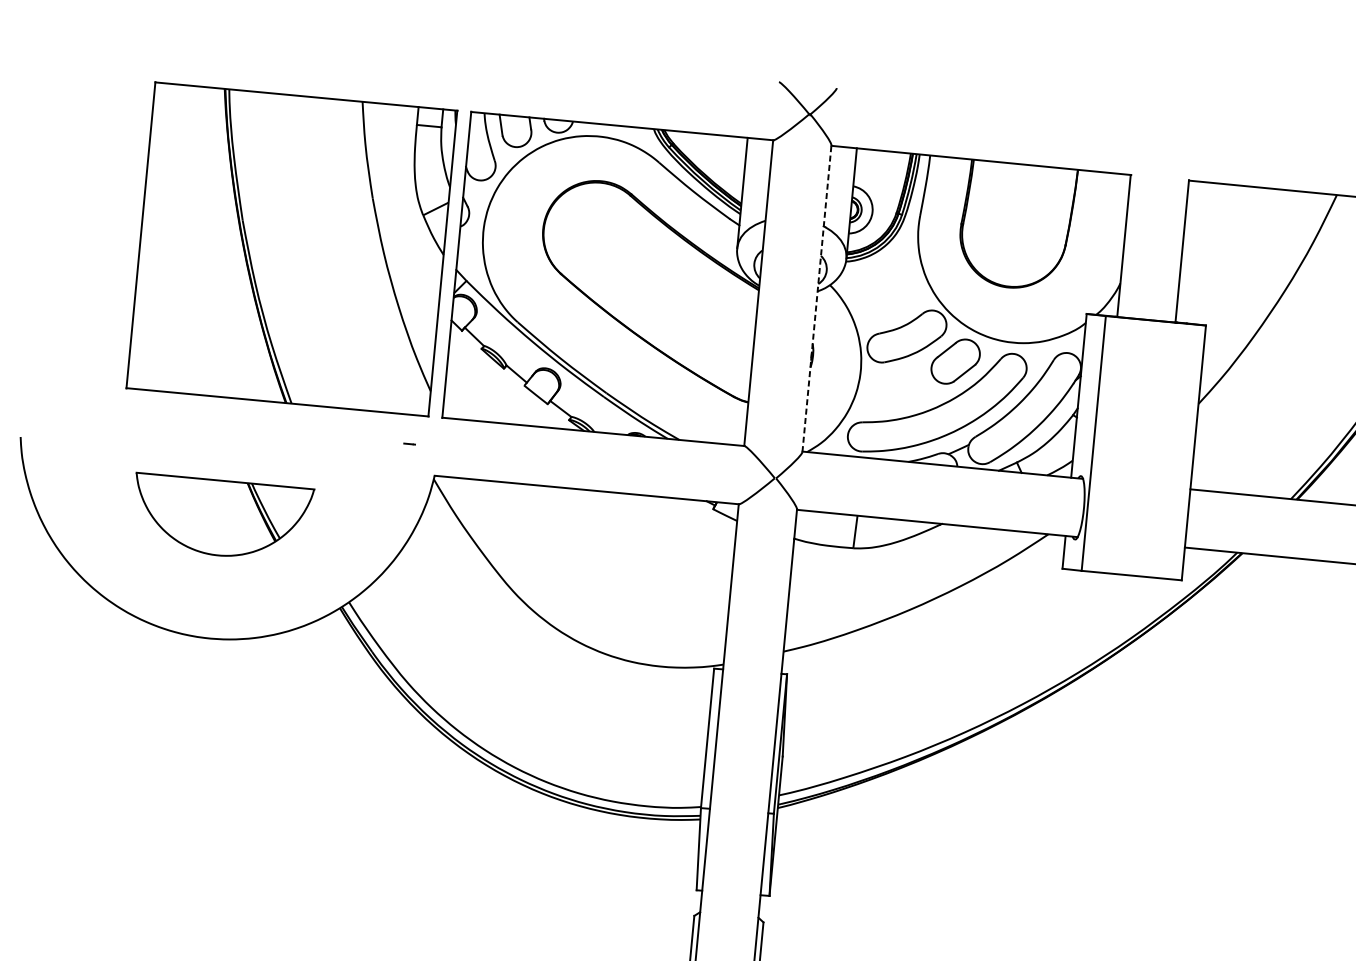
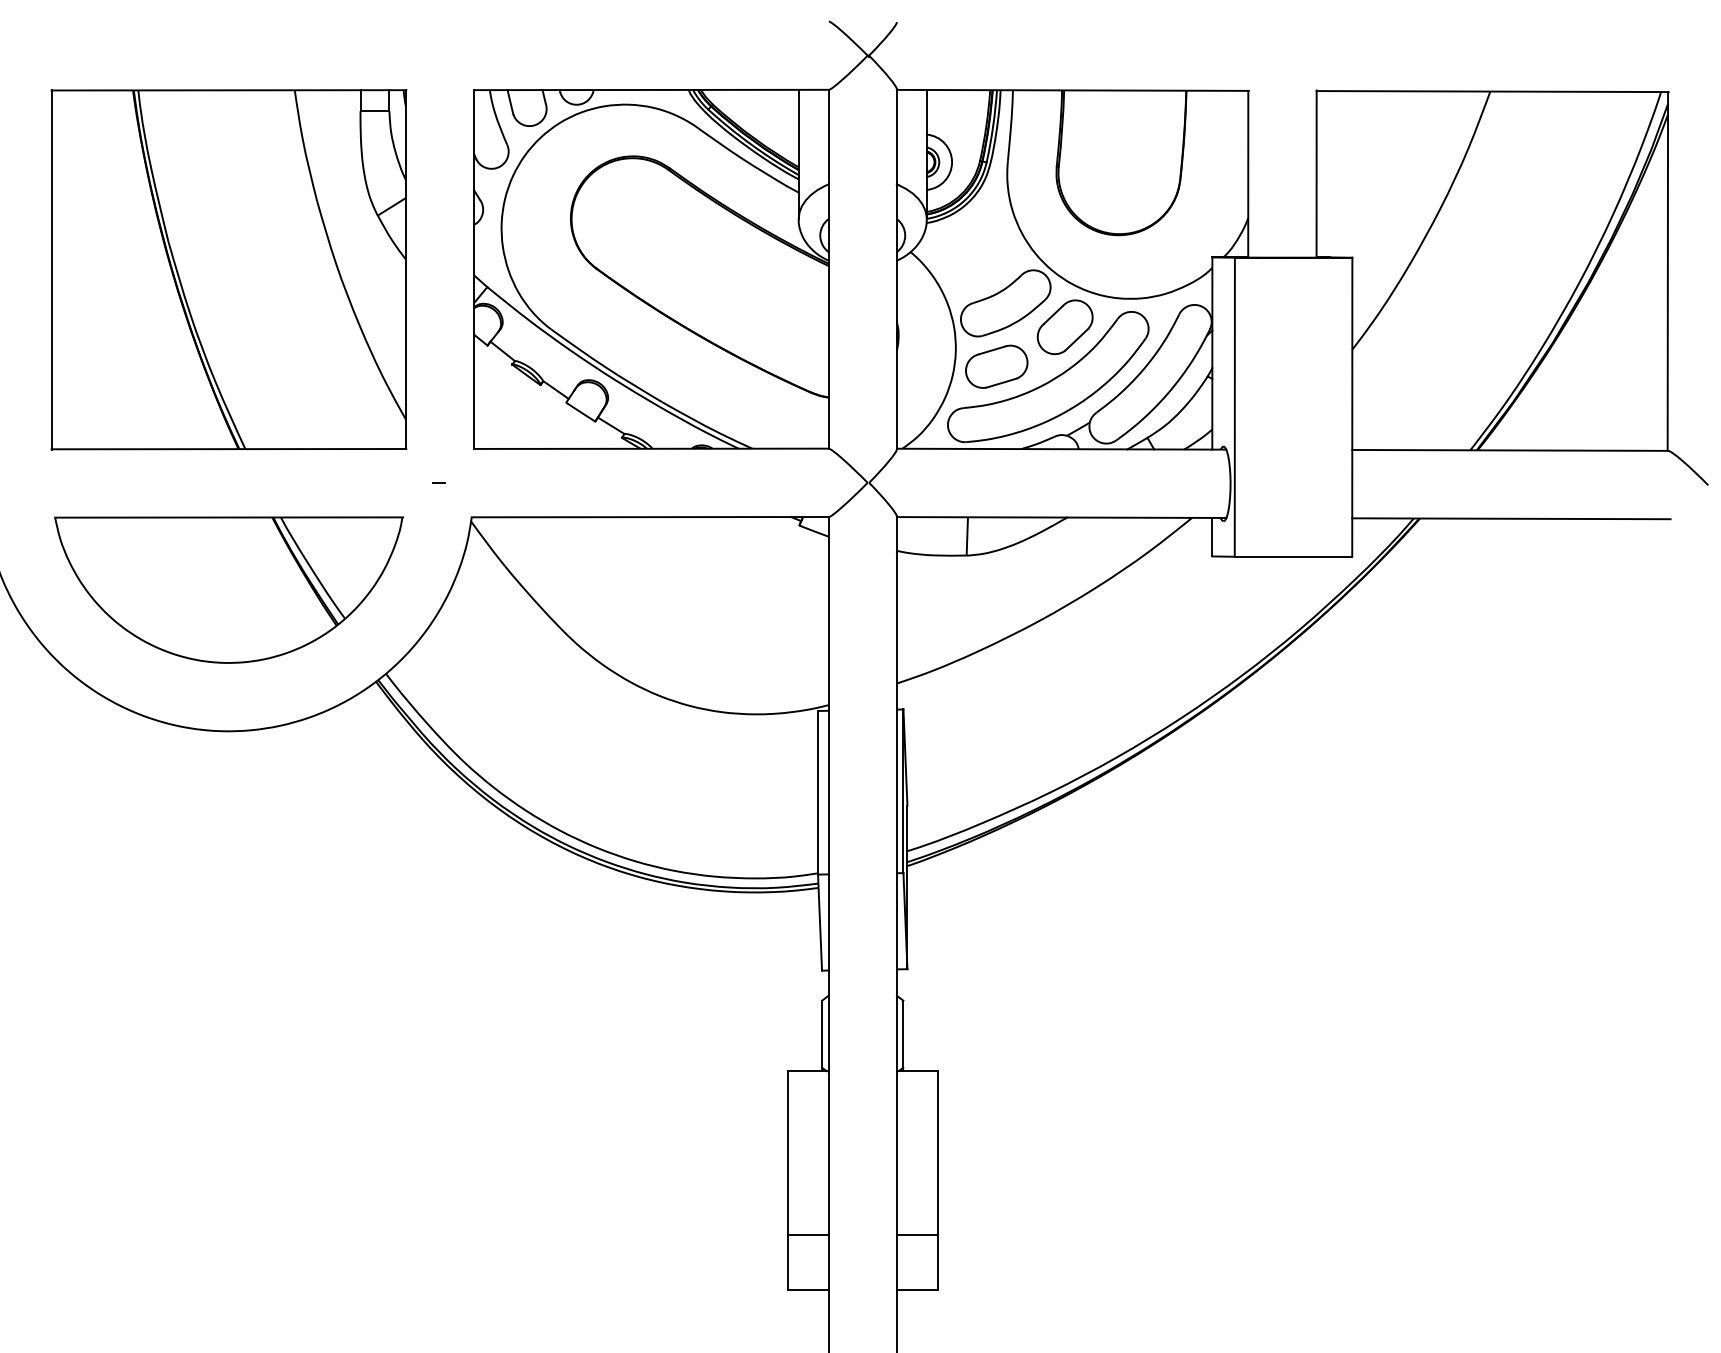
part: (291, 249) -> (228, 269), moved
line: (816, 297) -> (896, 268), dashed -> solid
part: (893, 389) -> (996, 366), added
part: (221, 517) -> (228, 589), size x1.67

